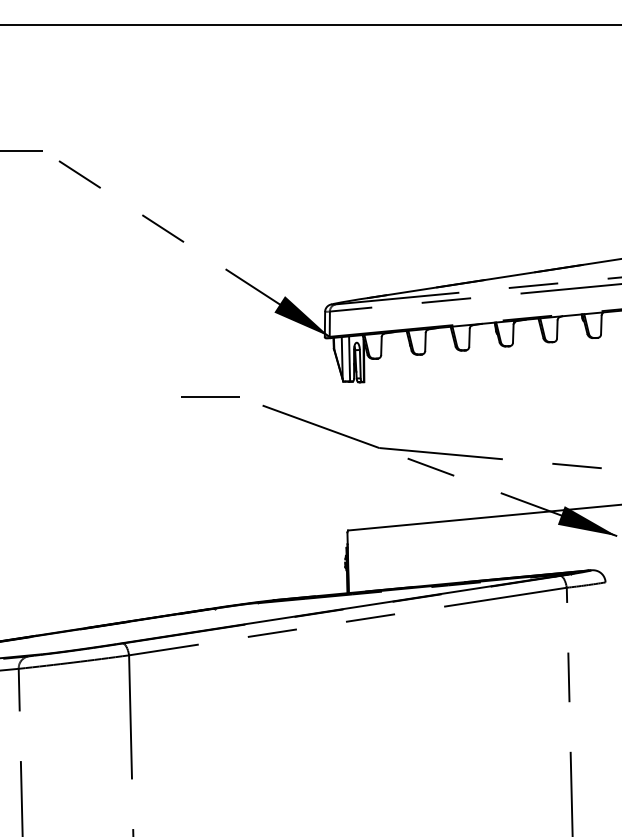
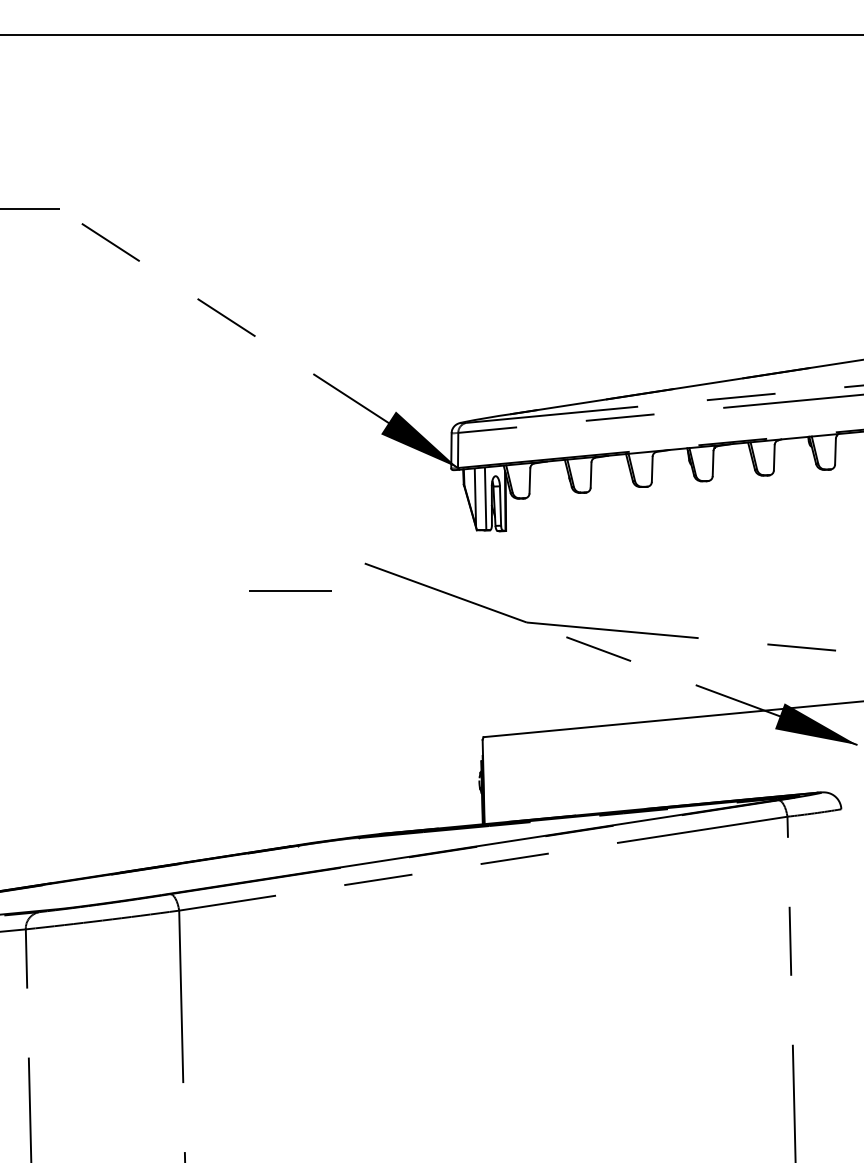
line: (210, 396) -> (290, 589), moved

